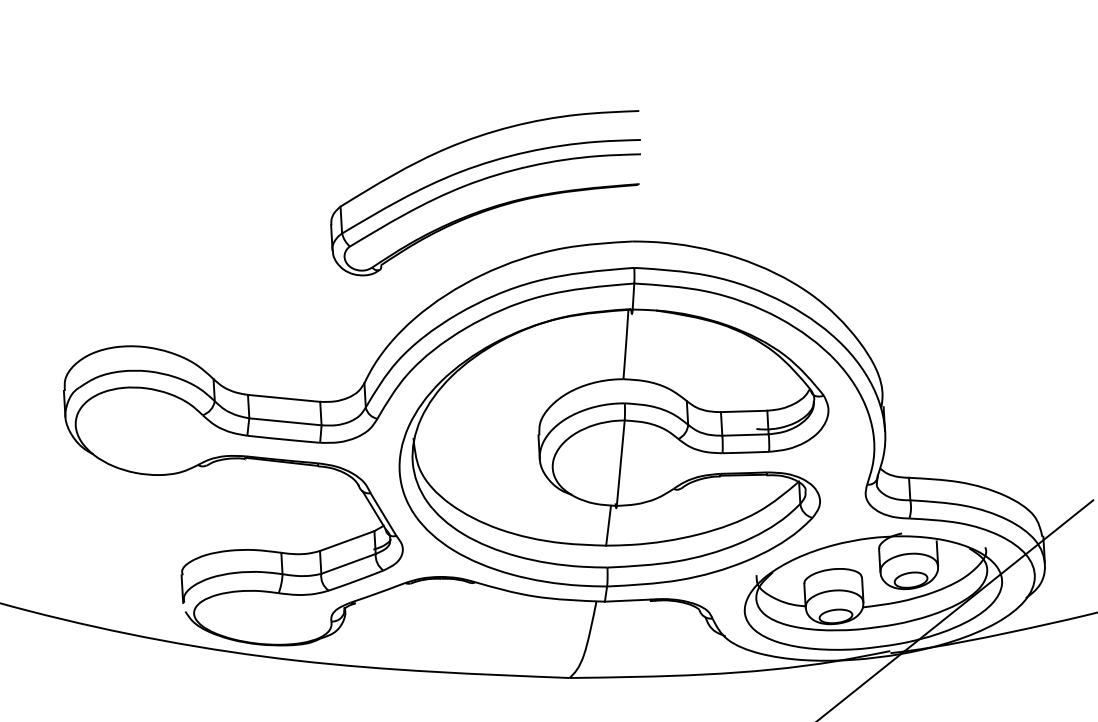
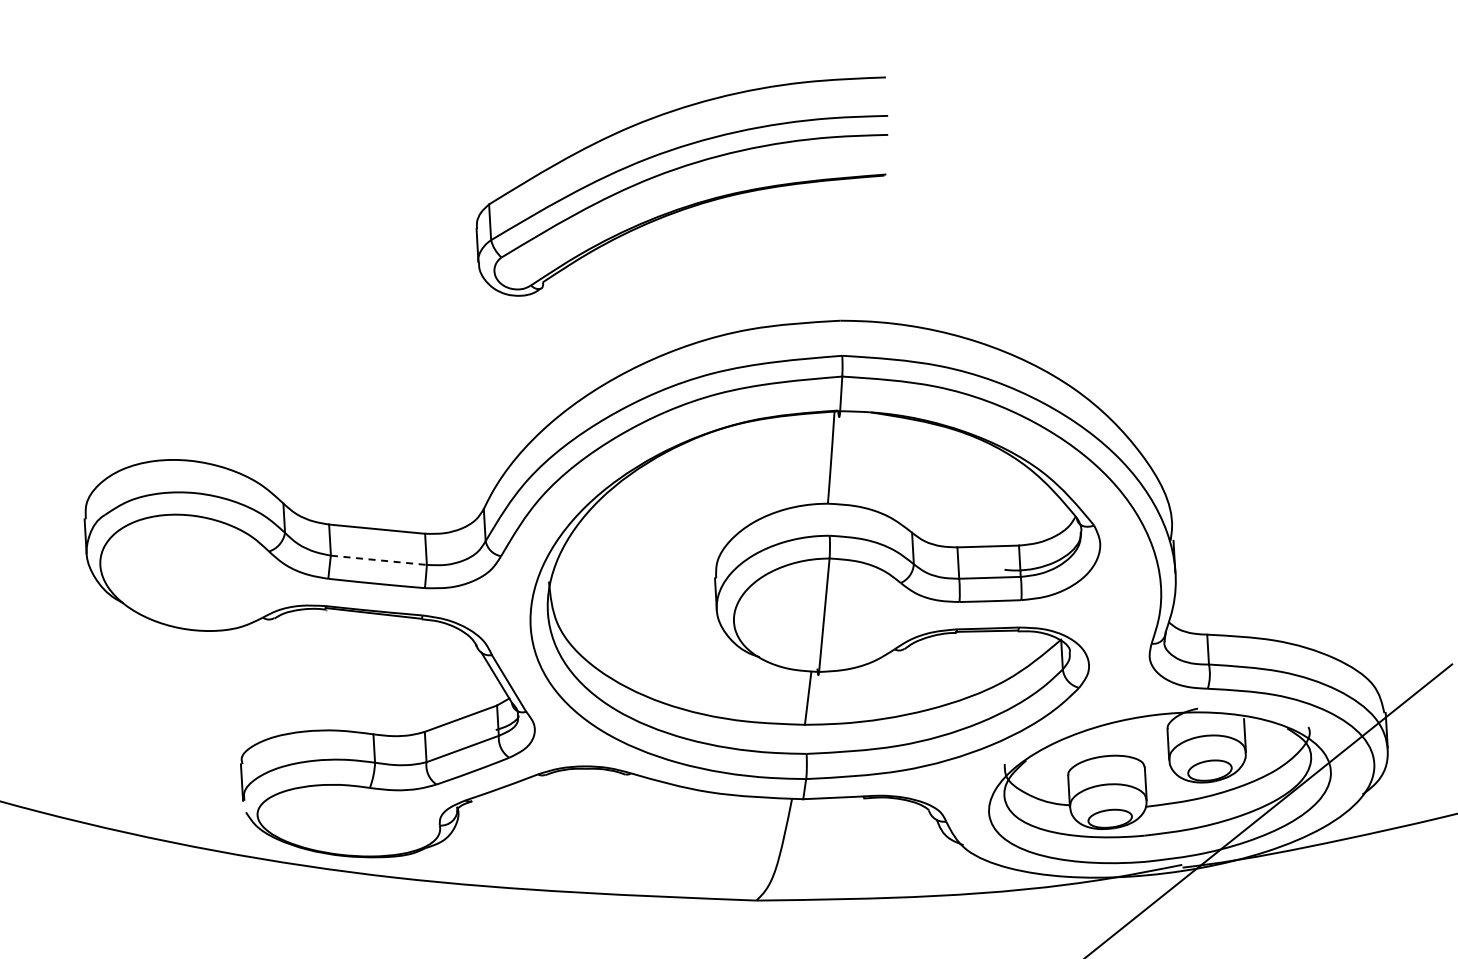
part: (480, 181) -> (675, 170), moved
line: (285, 421) -> (379, 560), solid -> dashed

